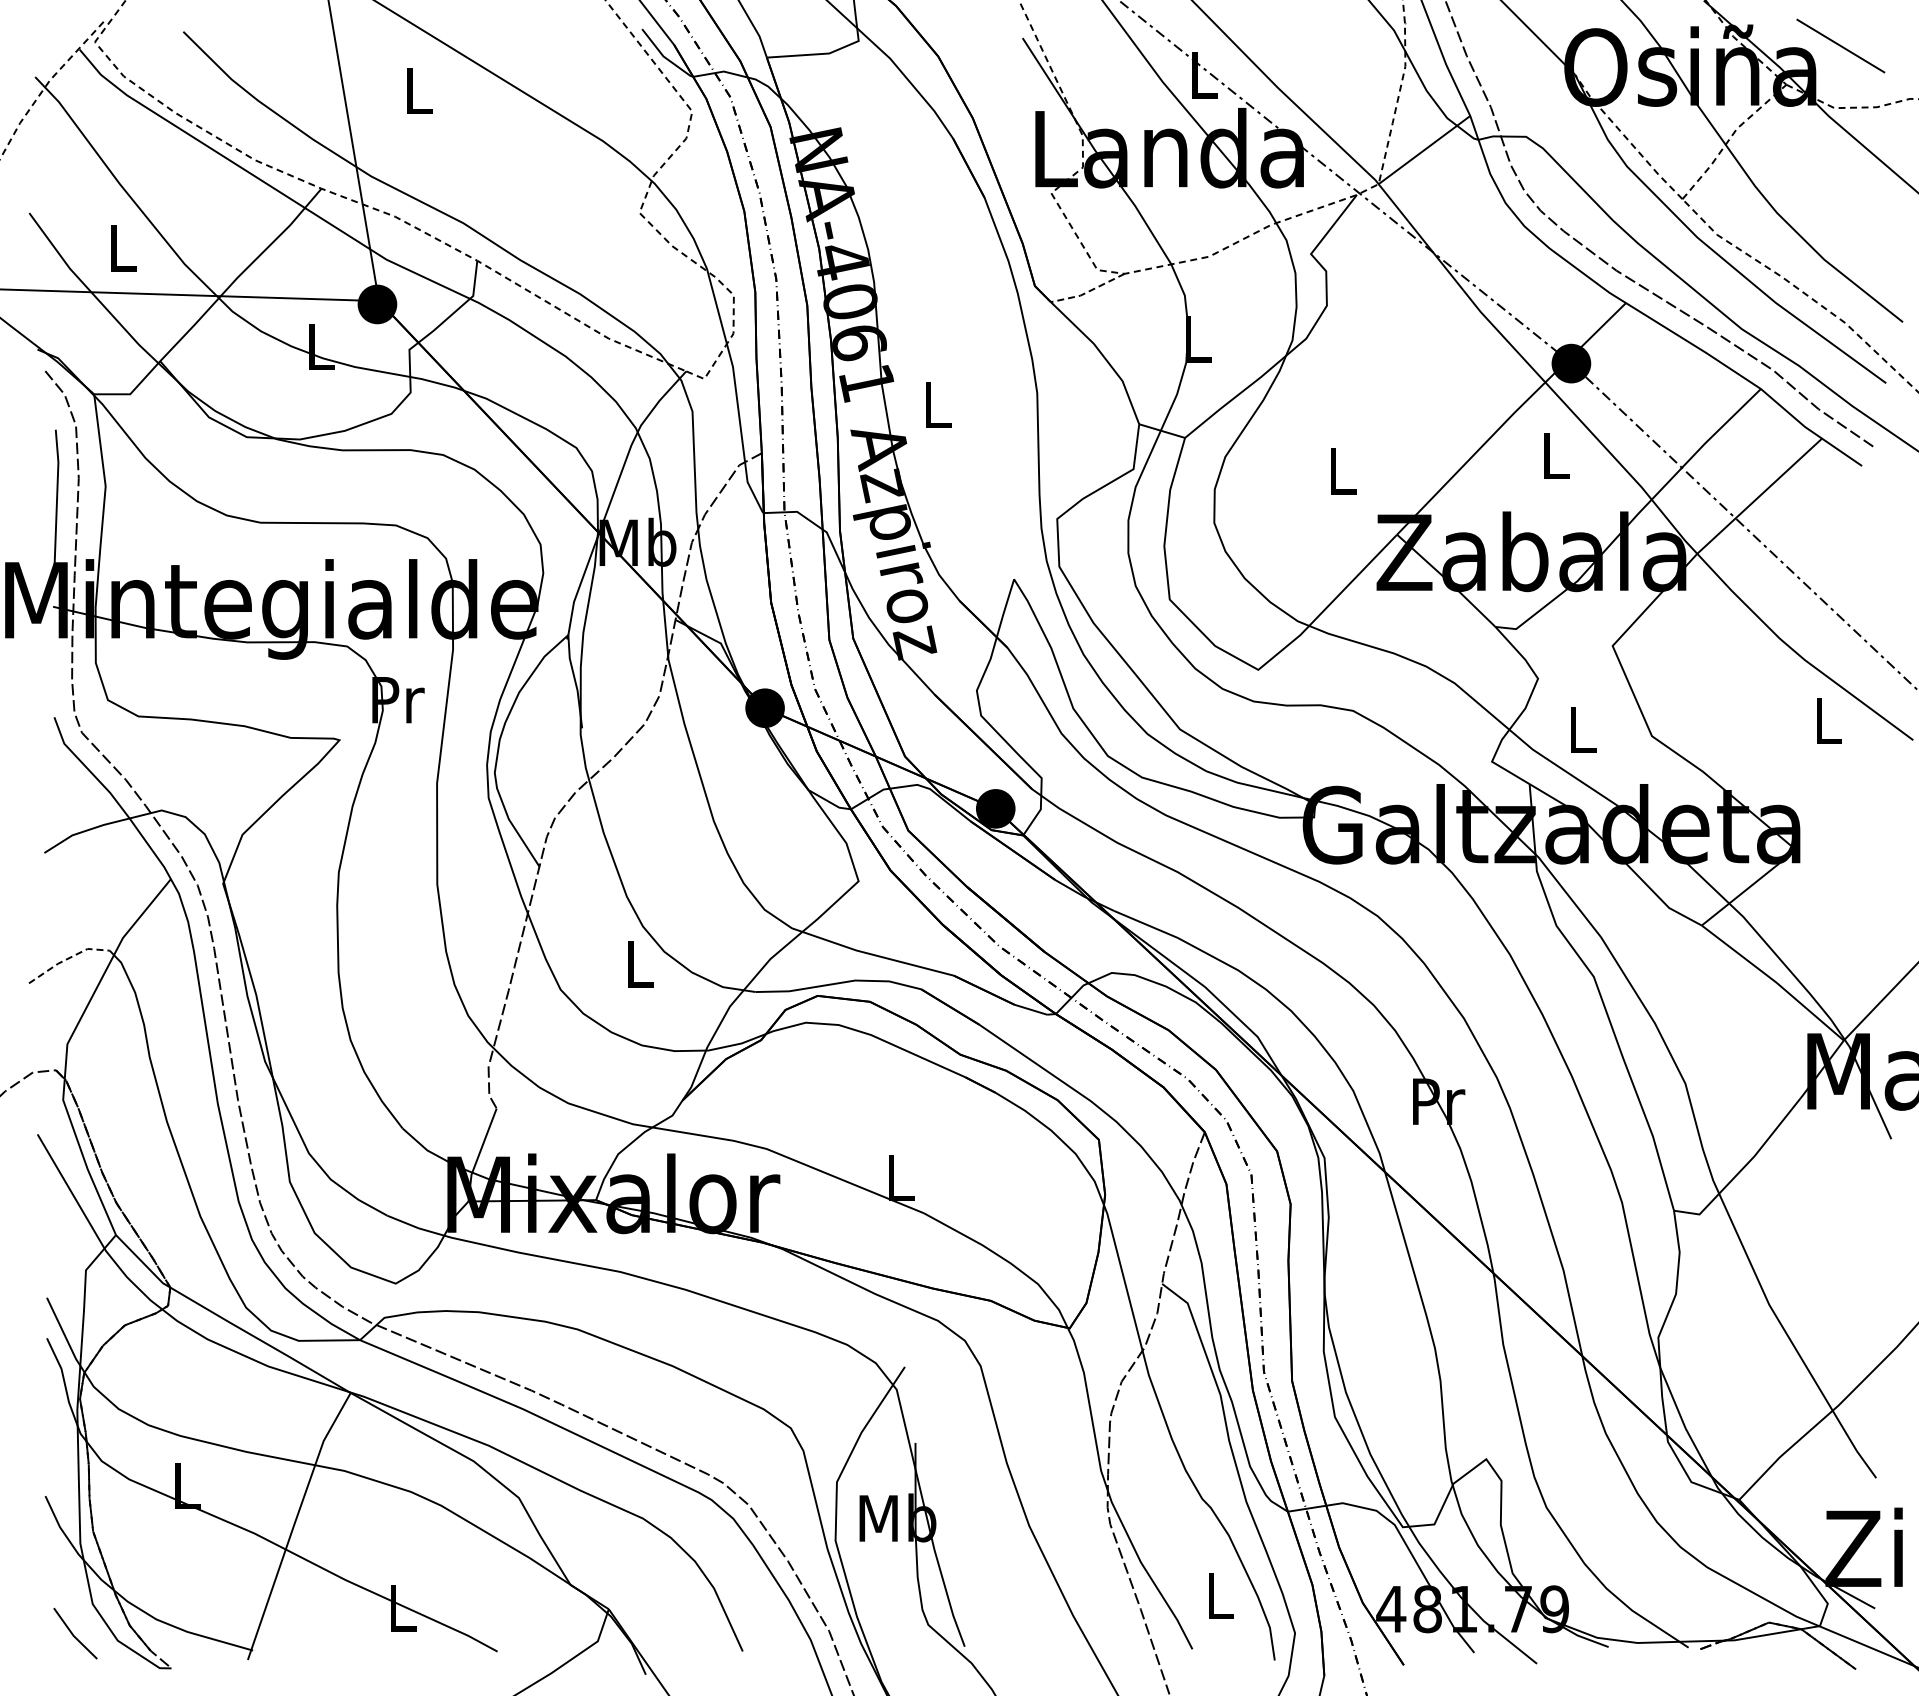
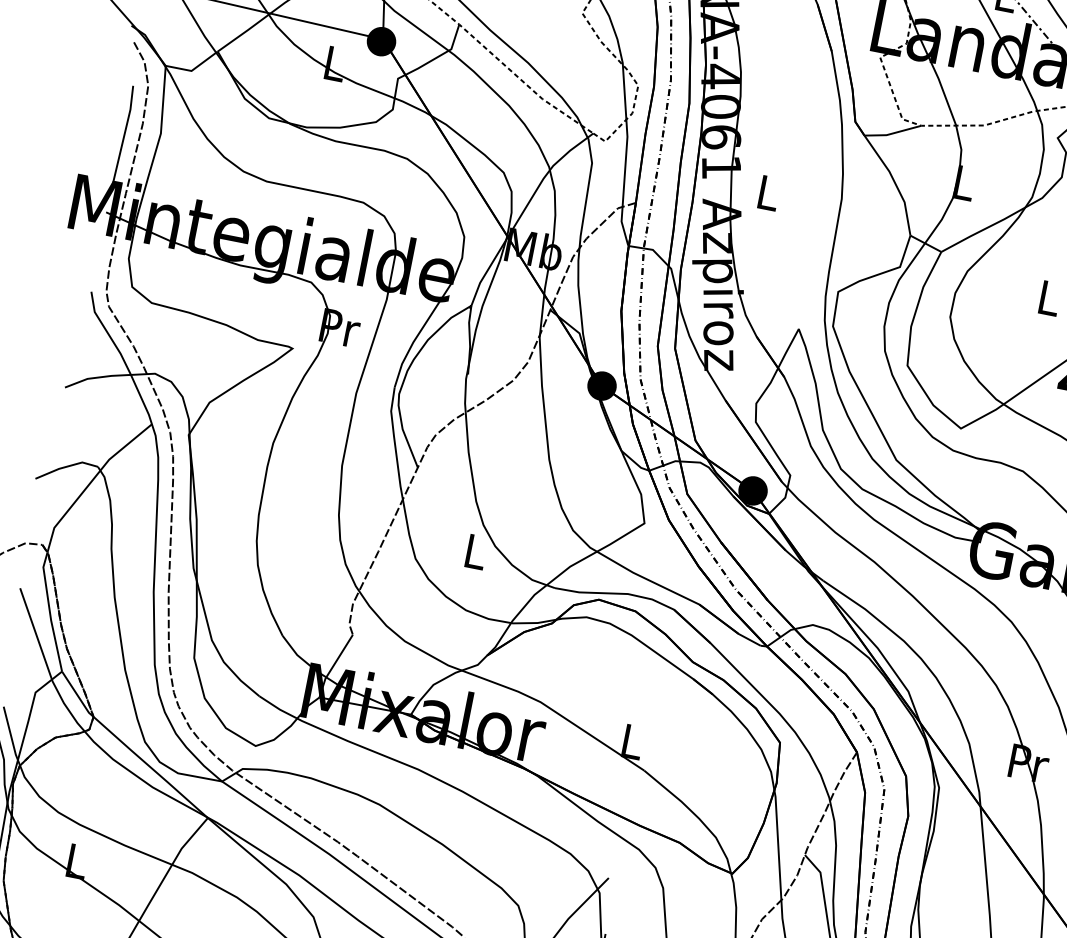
line: (1088, 291) -> (892, 133), dashed -> solid
line: (67, 958) -> (66, 466), dashed -> solid

